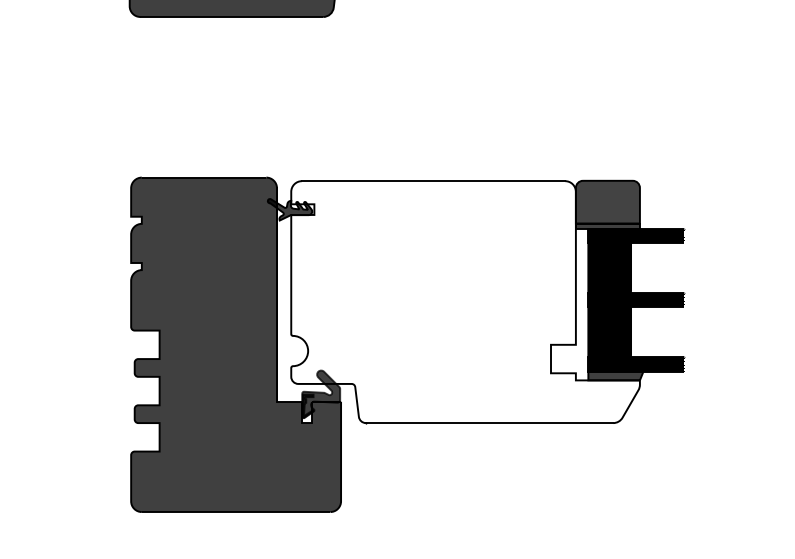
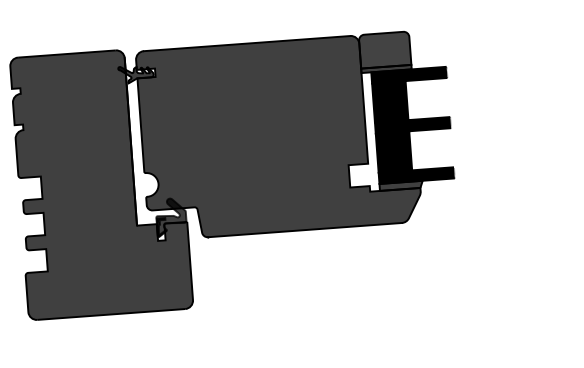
fill: (465, 302) -> (279, 136), added

